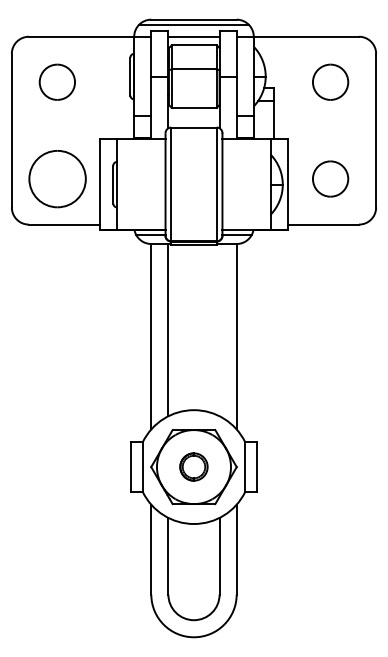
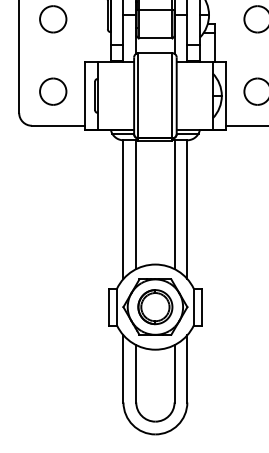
part: (56, 178) -> (52, 91), size x0.62
line: (219, 330) -> (174, 204), added
part: (193, 466) -> (155, 306), size x1.67

